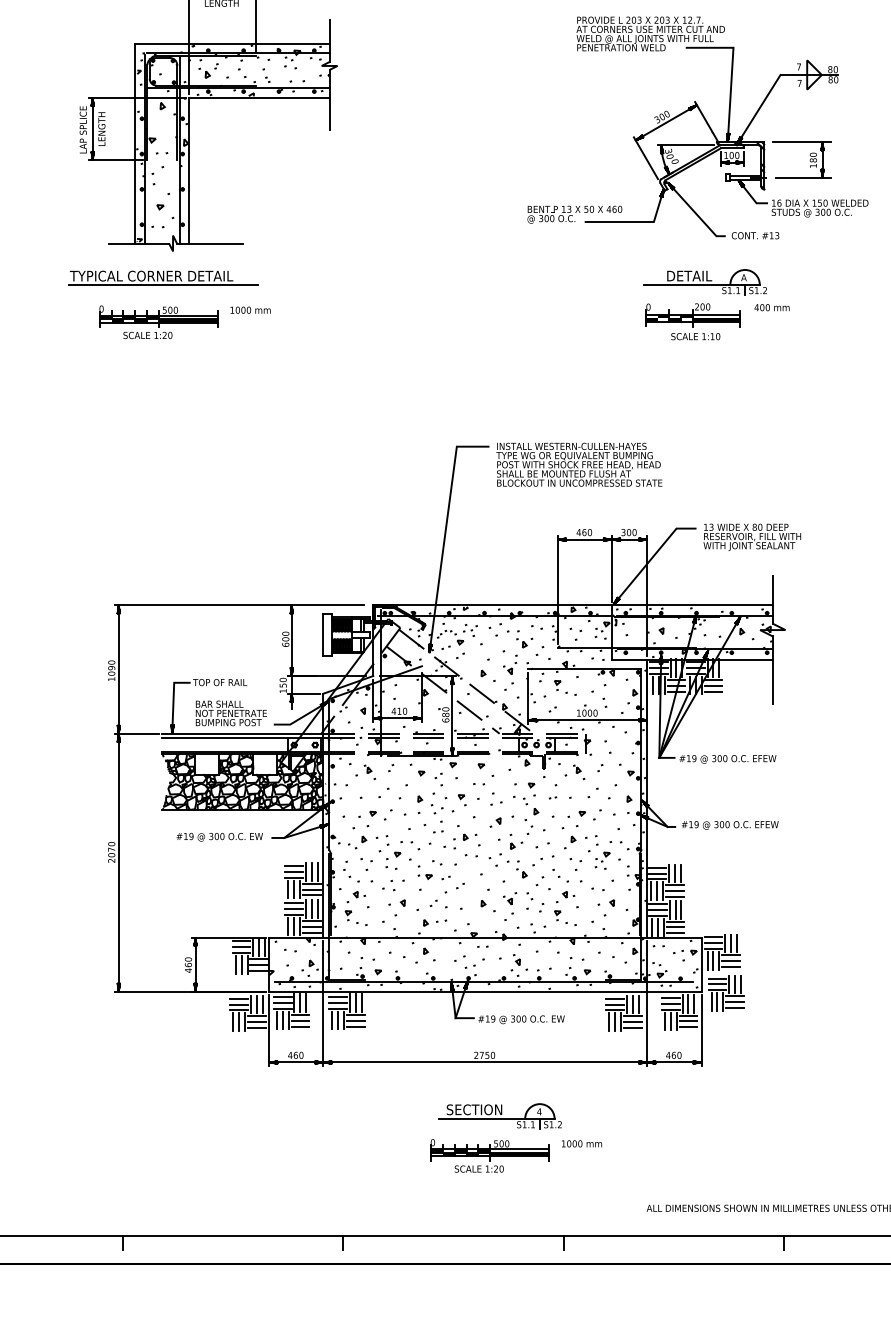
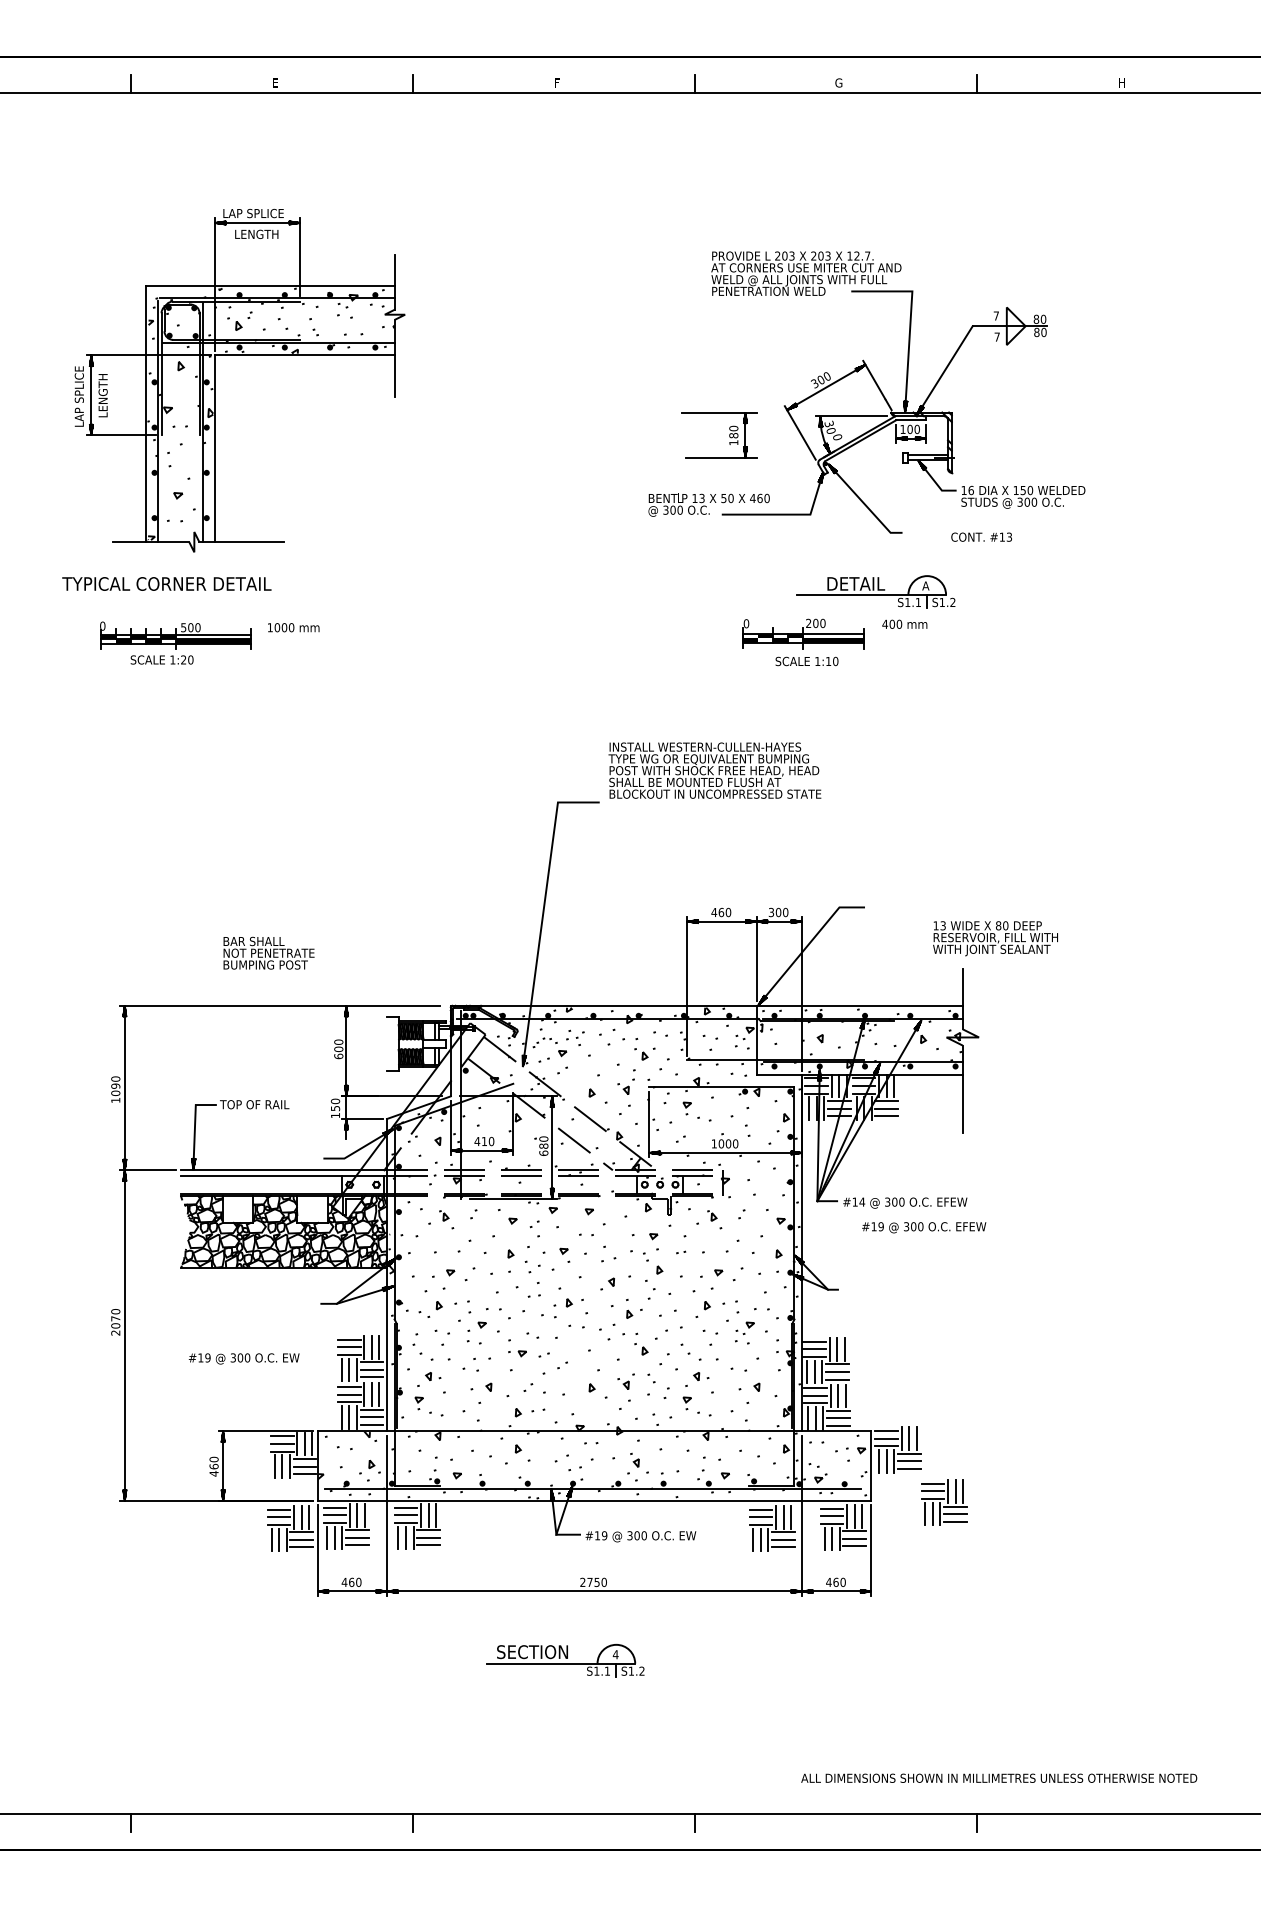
part: (810, 160) -> (729, 435), moved
text: (755, 235) -> (981, 536), moved
line: (163, 285) -> (181, 595), removed
part: (717, 321) -> (834, 642), moved
text: (579, 464) -> (714, 770), moved
text: (752, 537) -> (995, 938), moved
line: (323, 635) -> (387, 1044), removed
text: (230, 712) -> (268, 952), moved
text: (694, 758) -> (862, 1201), #19 -> #14
text: (730, 825) -> (924, 1227), moved
text: (219, 836) -> (243, 1358), moved
part: (726, 993) -> (944, 1502), moved
part: (500, 1116) -> (565, 1660), moved
part: (515, 1155) -> (633, 1710), removed

